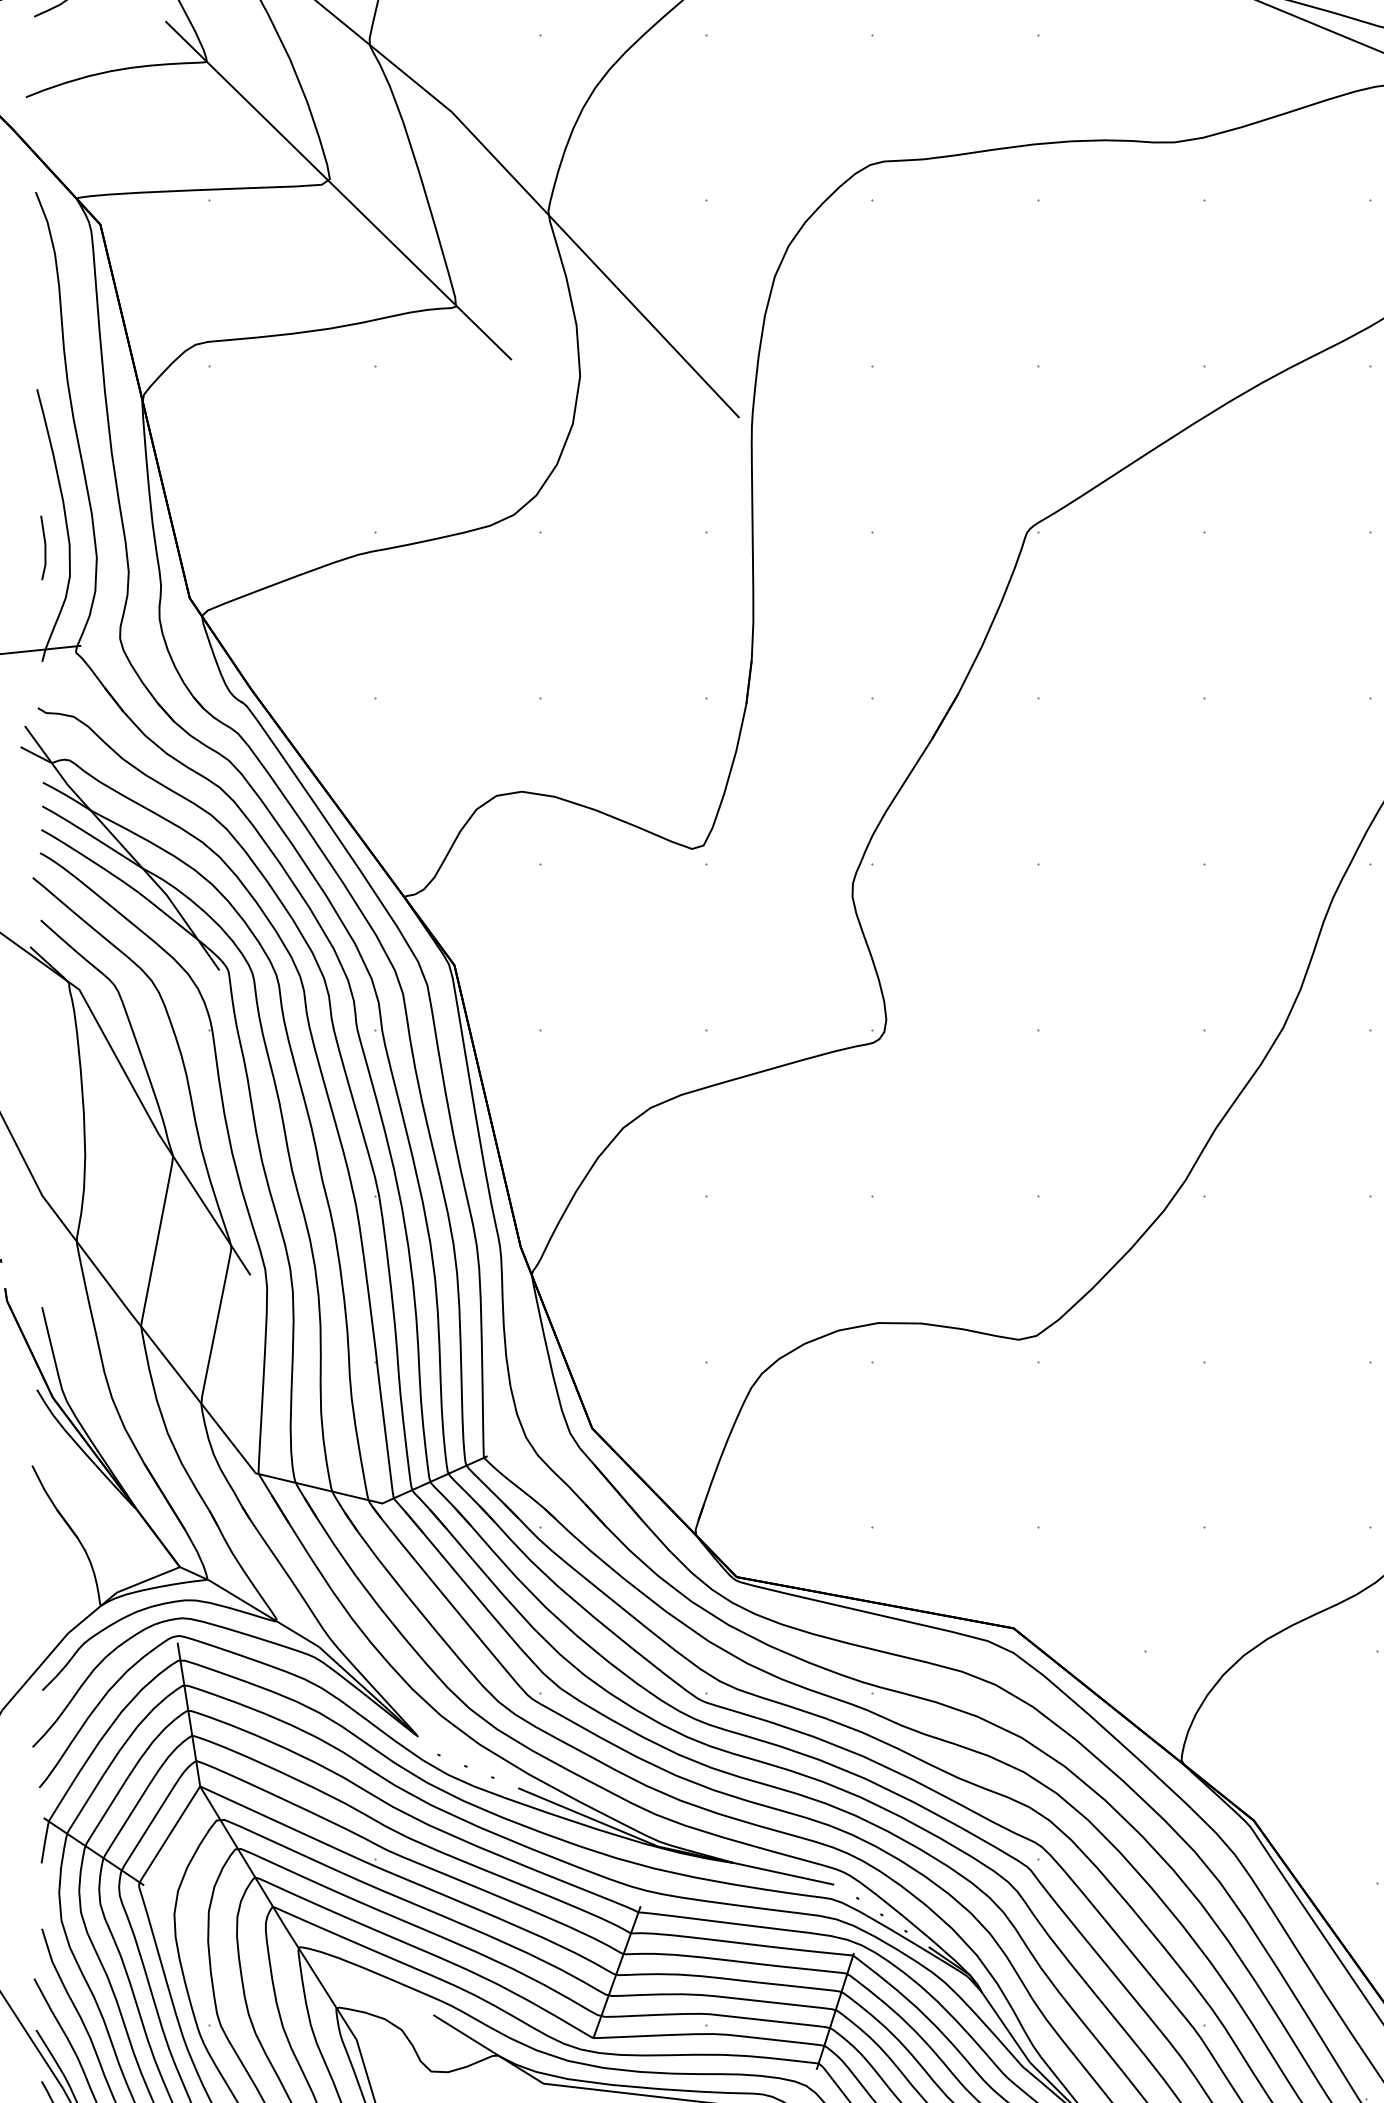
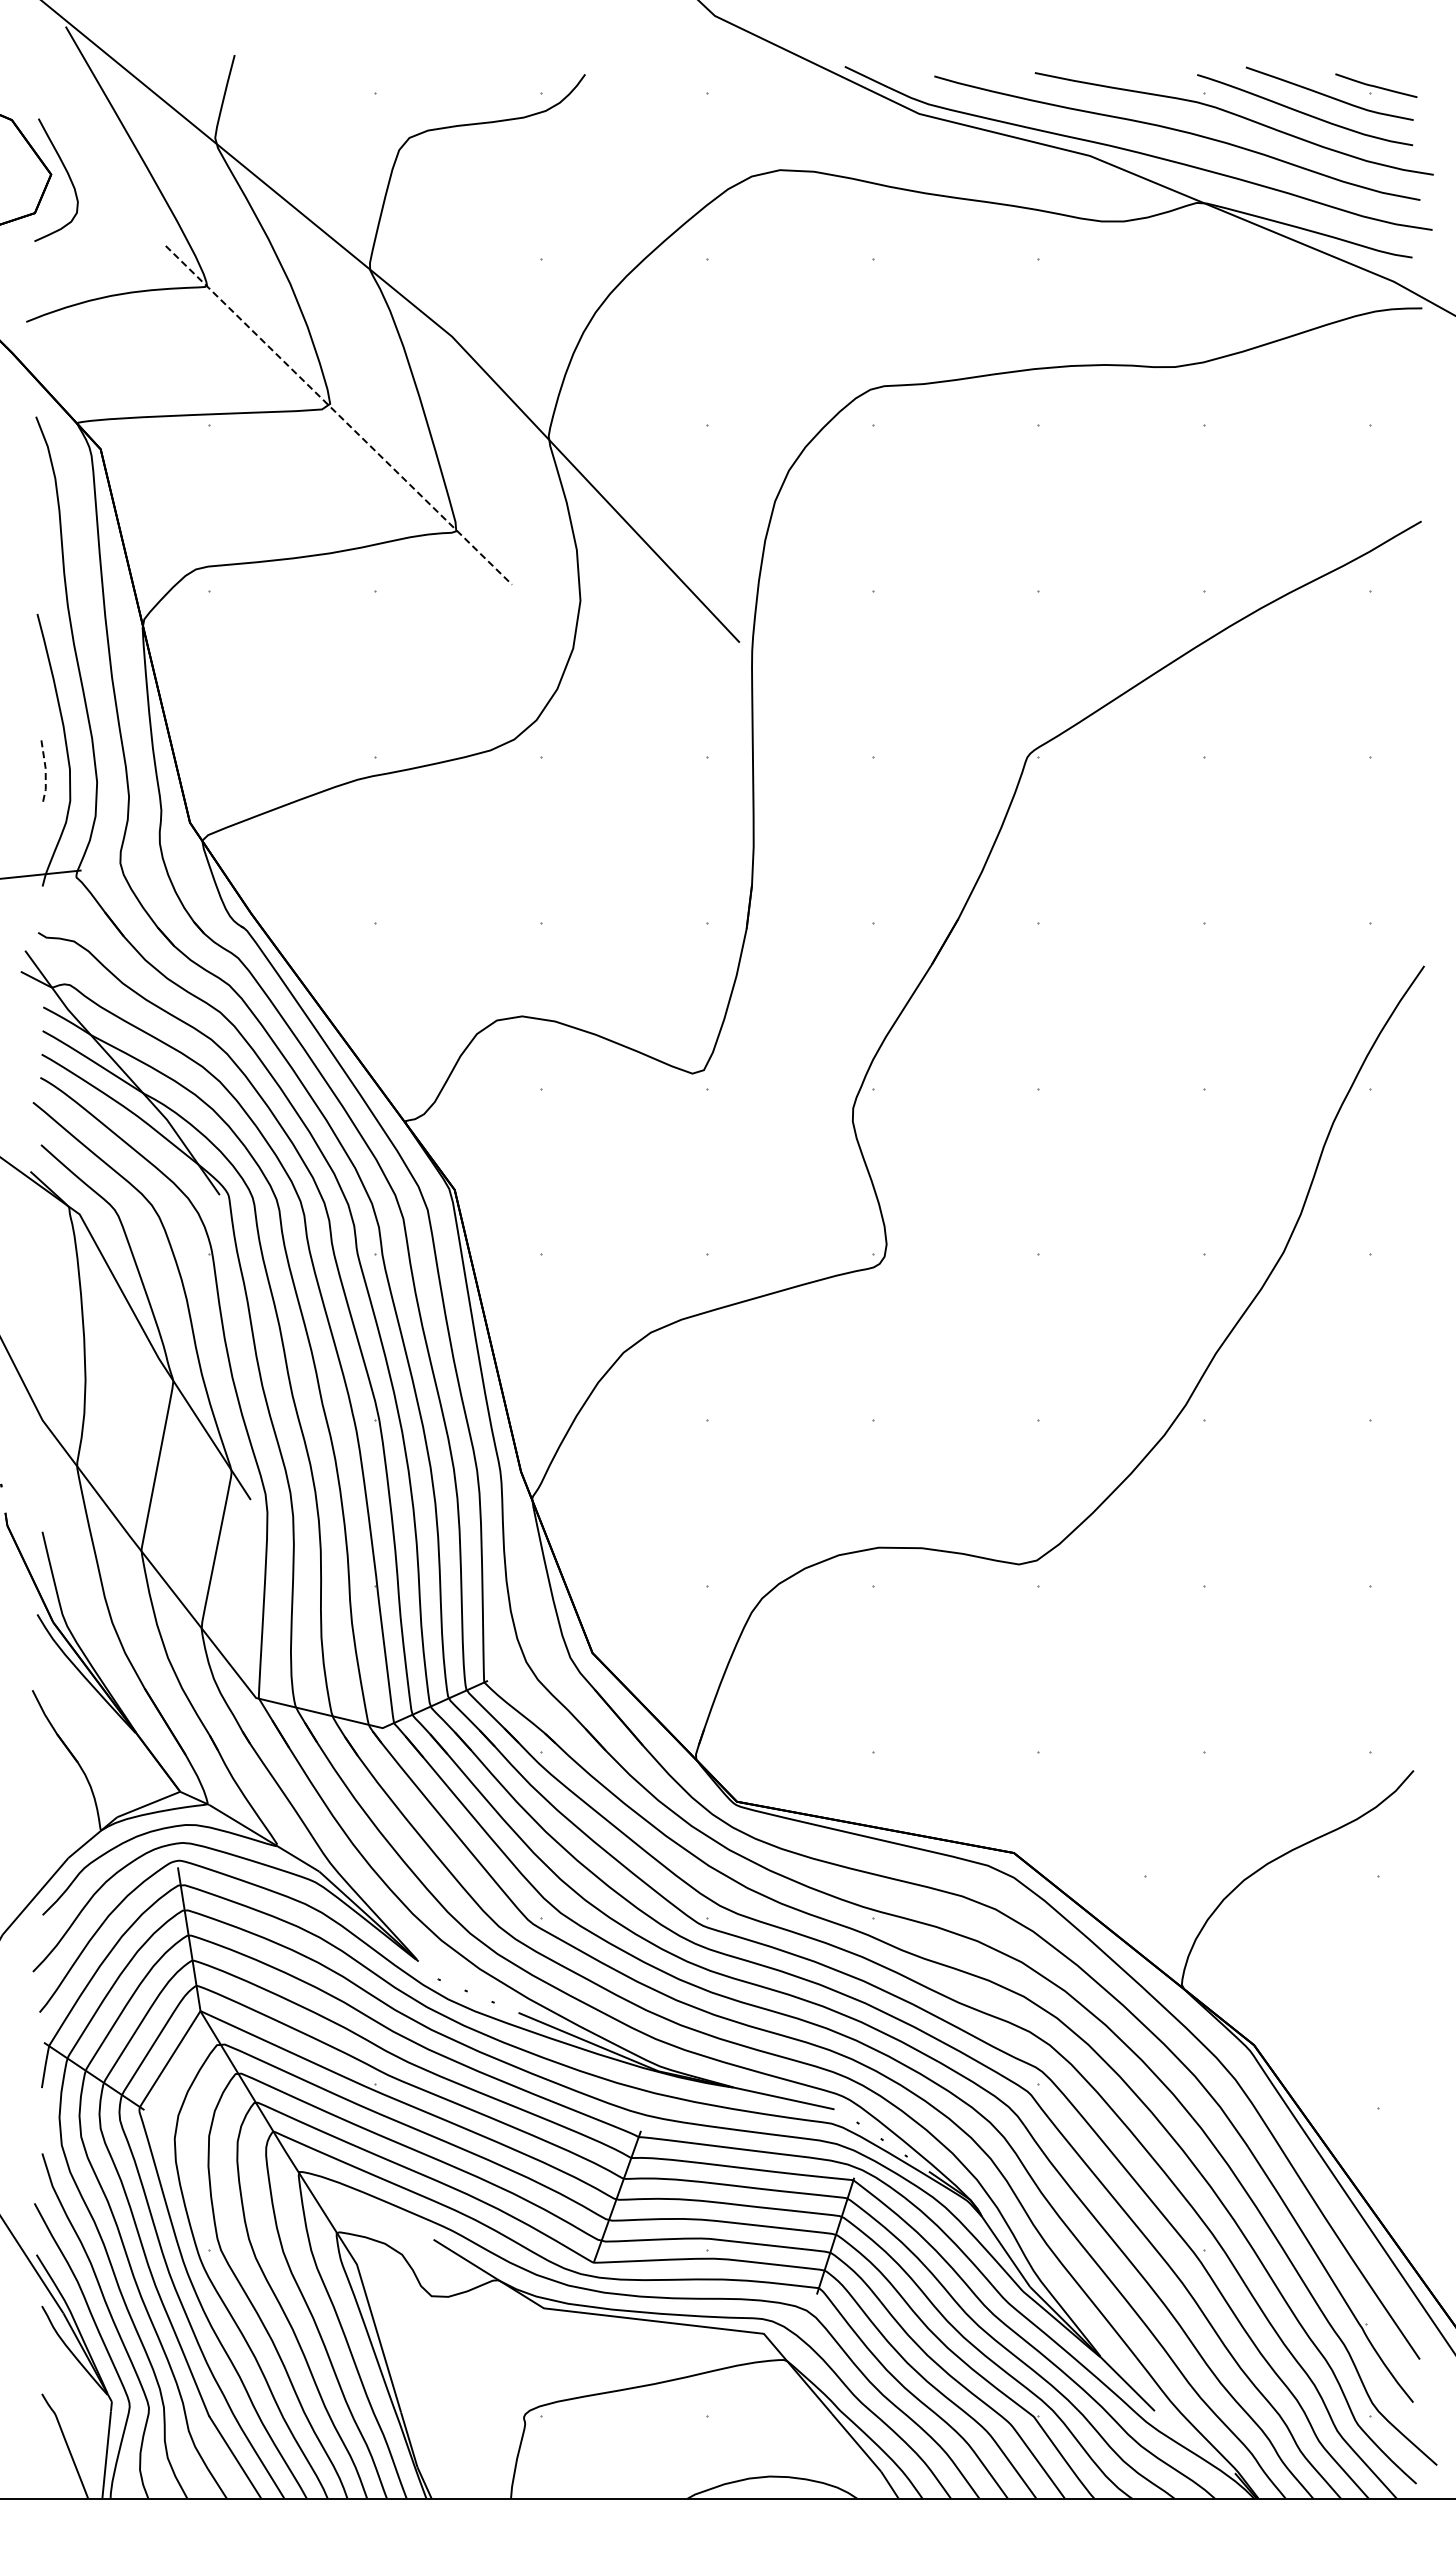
line: (339, 190) -> (339, 415), solid -> dashed
line: (45, 548) -> (45, 773), solid -> dashed

